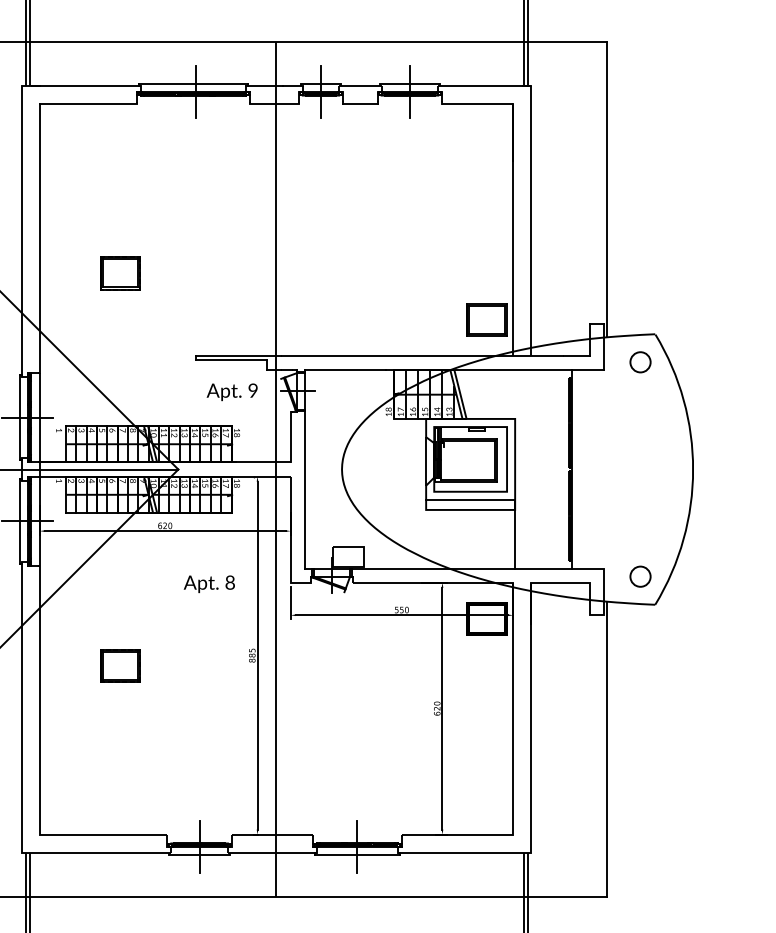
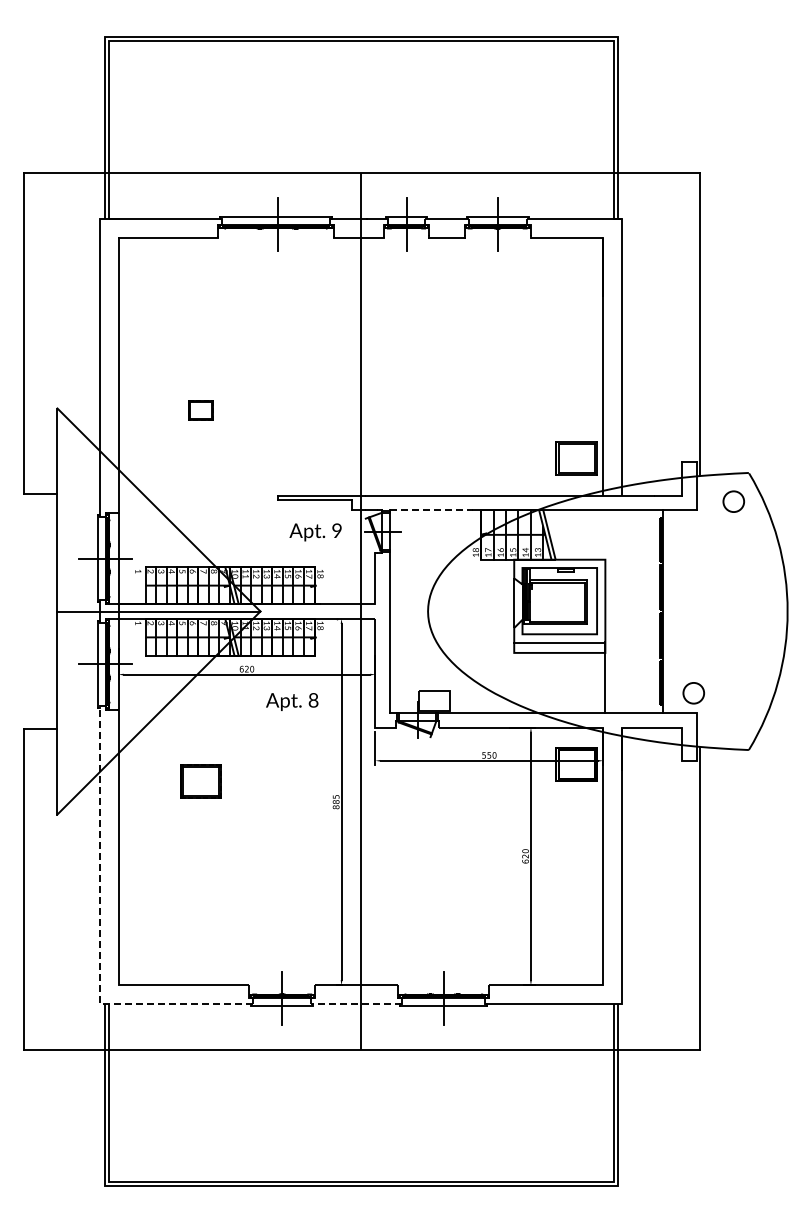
part: (119, 273) -> (200, 410), size x0.6
line: (345, 370) -> (431, 510), solid -> dashed
circle: (640, 576) -> (693, 693), moved
text: (209, 583) -> (292, 701), moved
part: (119, 665) -> (200, 781), moved
line: (21, 782) -> (99, 932), solid -> dashed
line: (272, 853) -> (356, 1004), solid -> dashed

